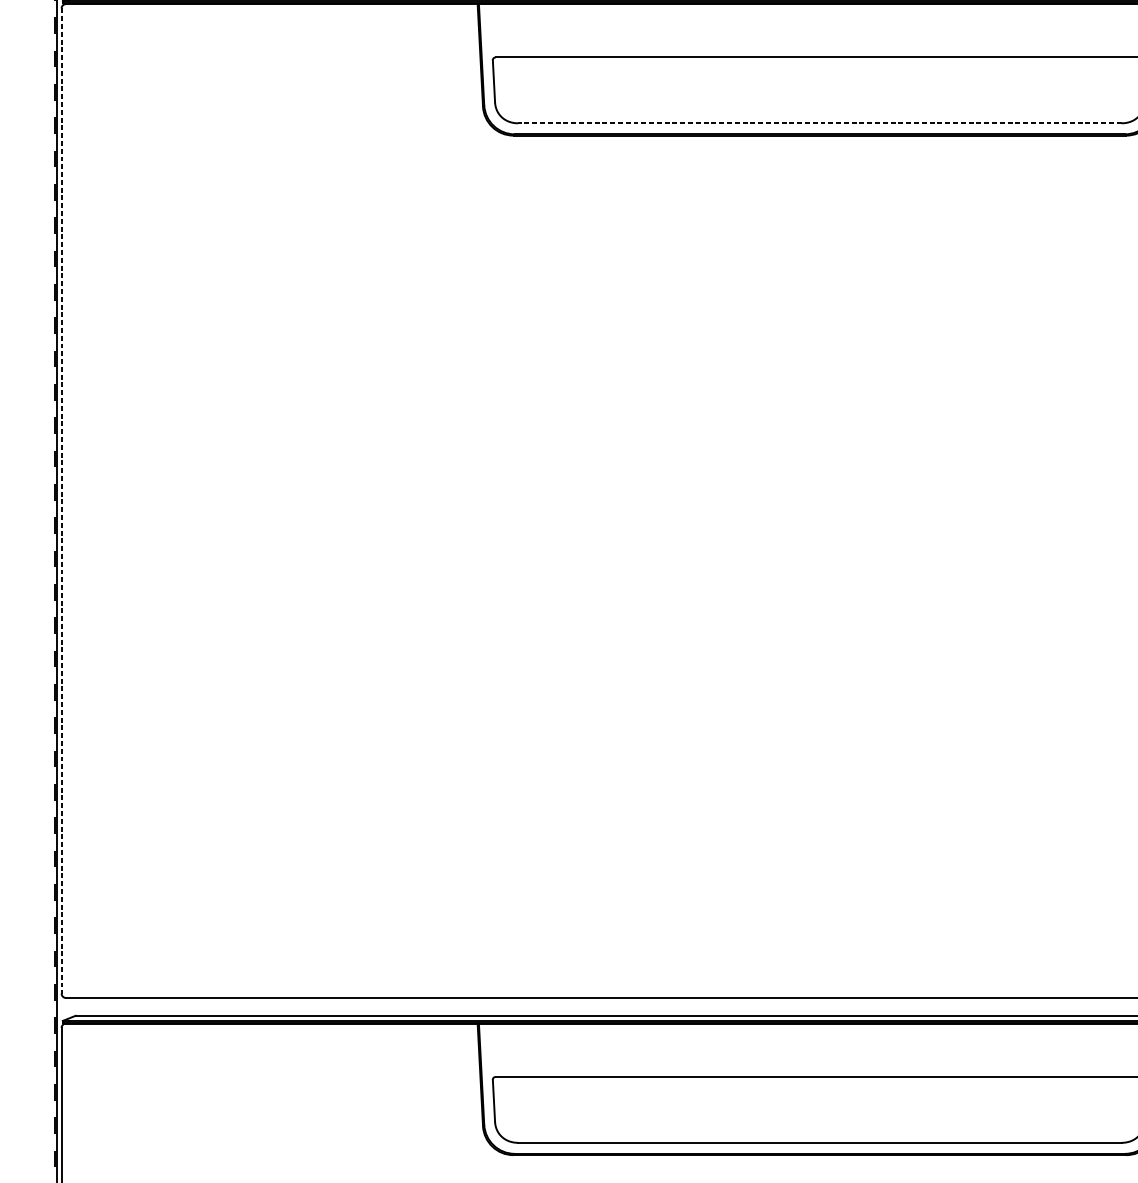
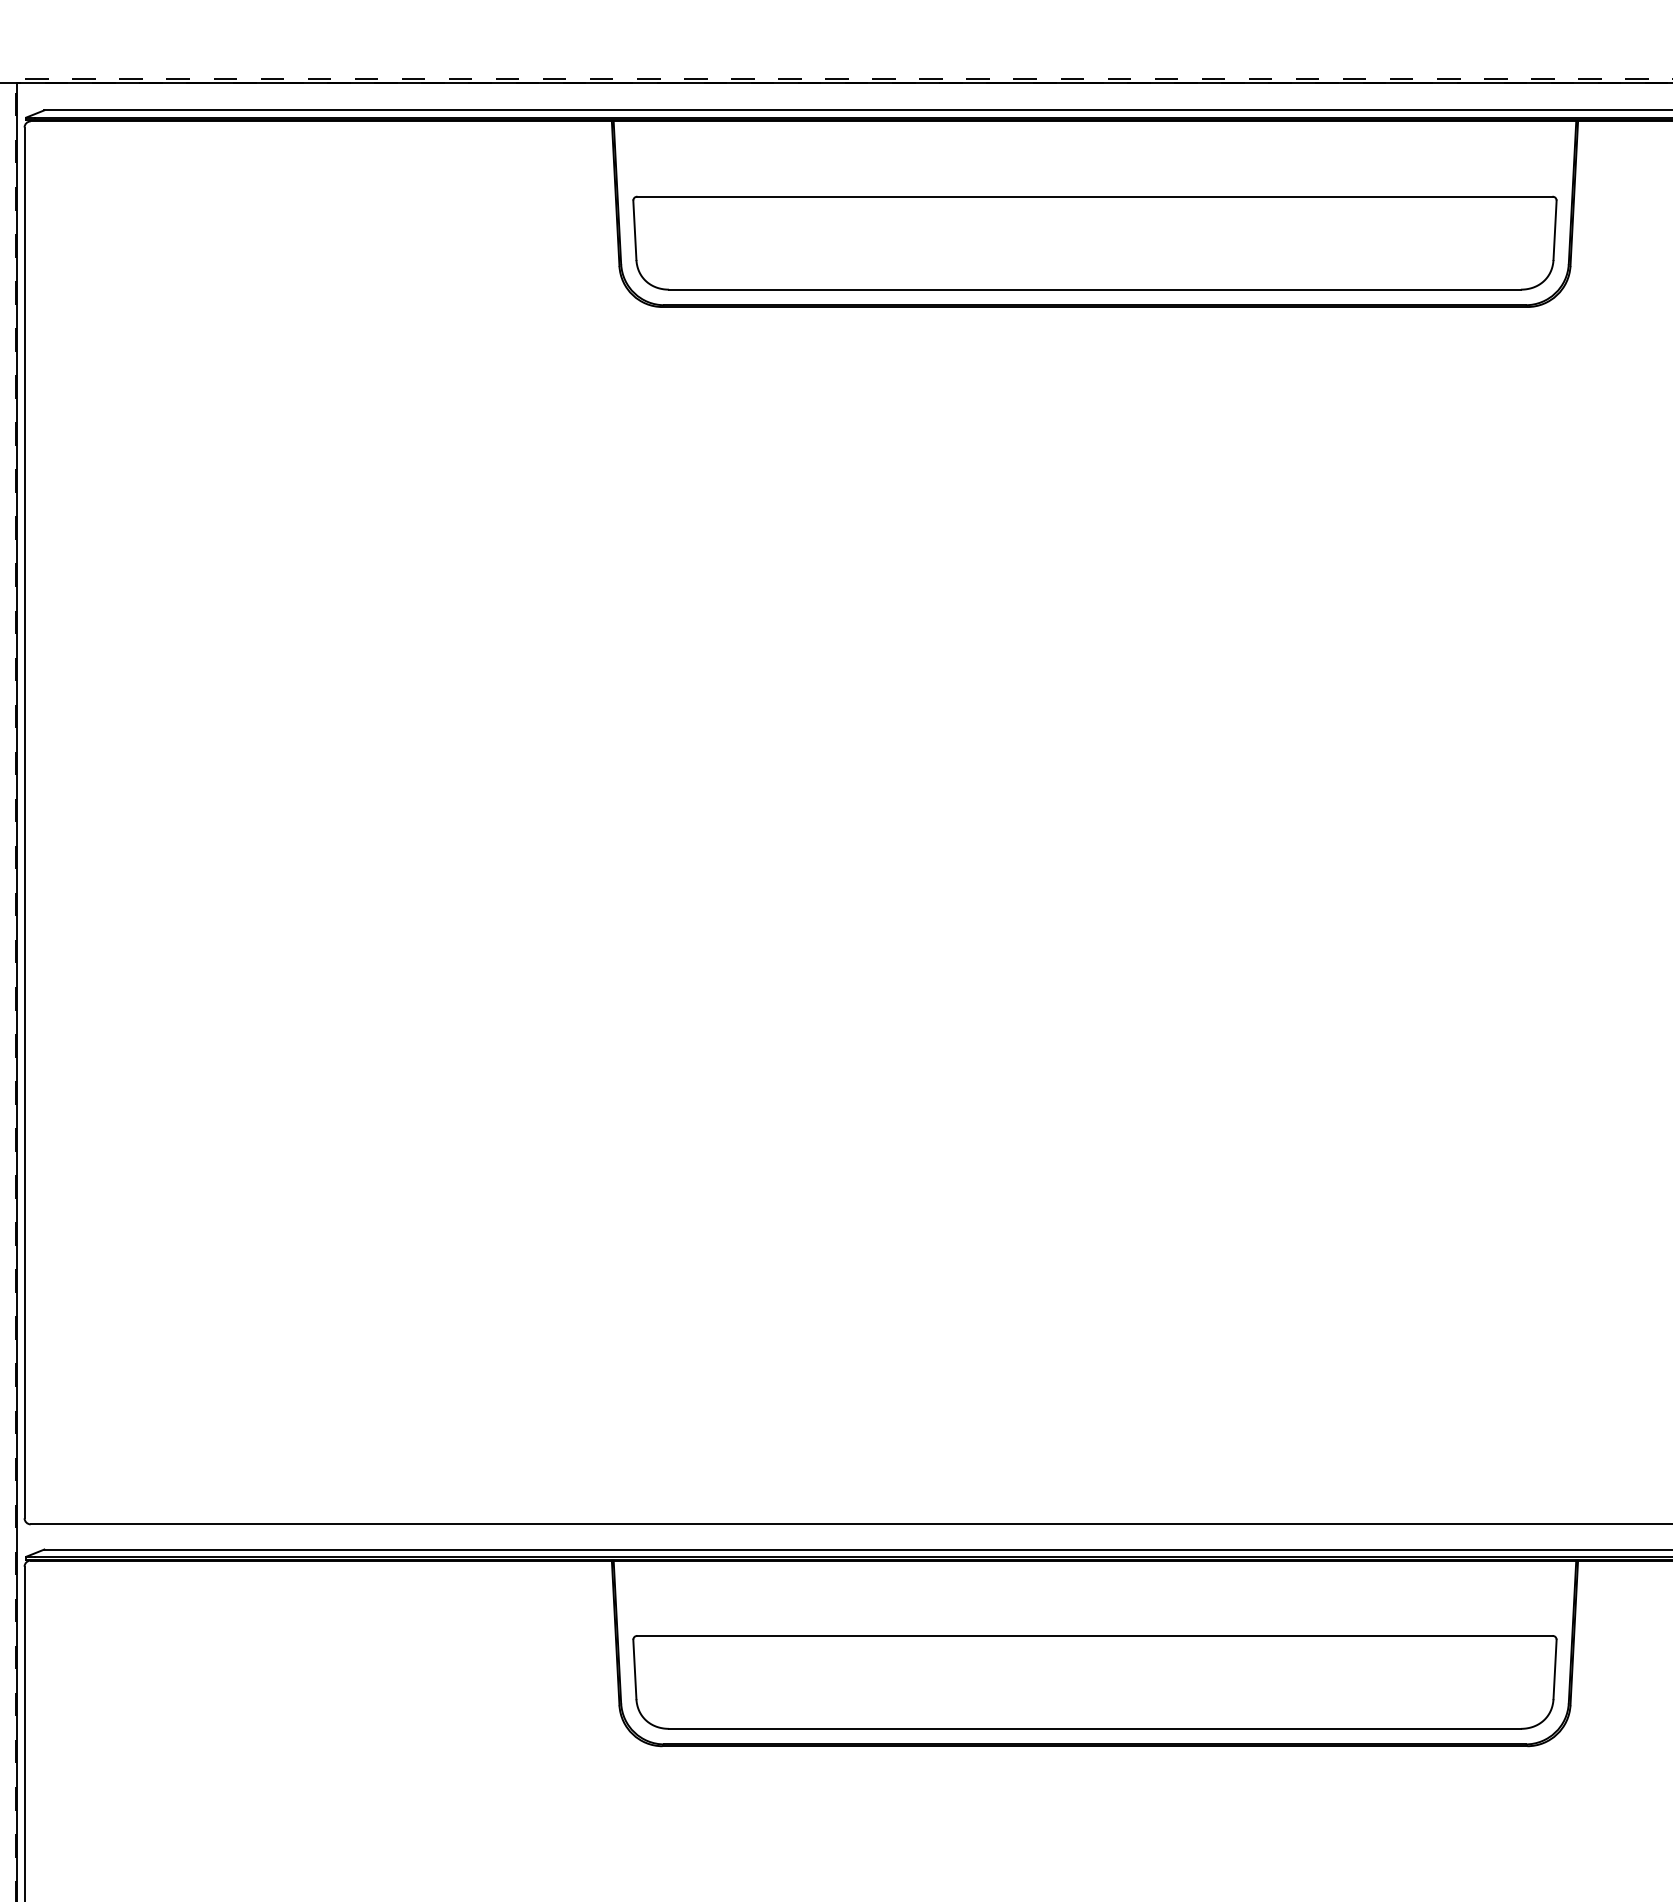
line: (819, 123) -> (1094, 289), dashed -> solid
line: (61, 501) -> (24, 823), dashed -> solid

